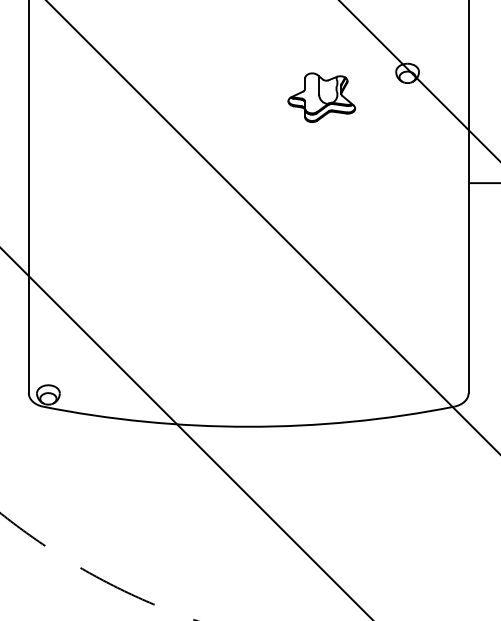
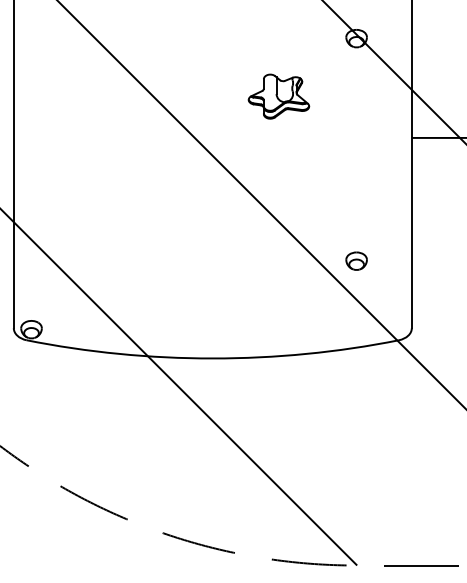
part: (321, 97) -> (278, 96), moved
part: (407, 318) -> (356, 260), added

